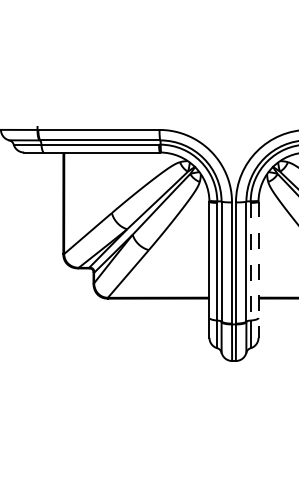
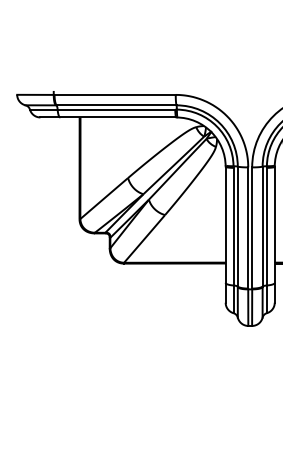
line: (250, 261) -> (266, 226), dashed -> solid
line: (258, 269) -> (274, 234), dashed -> solid

